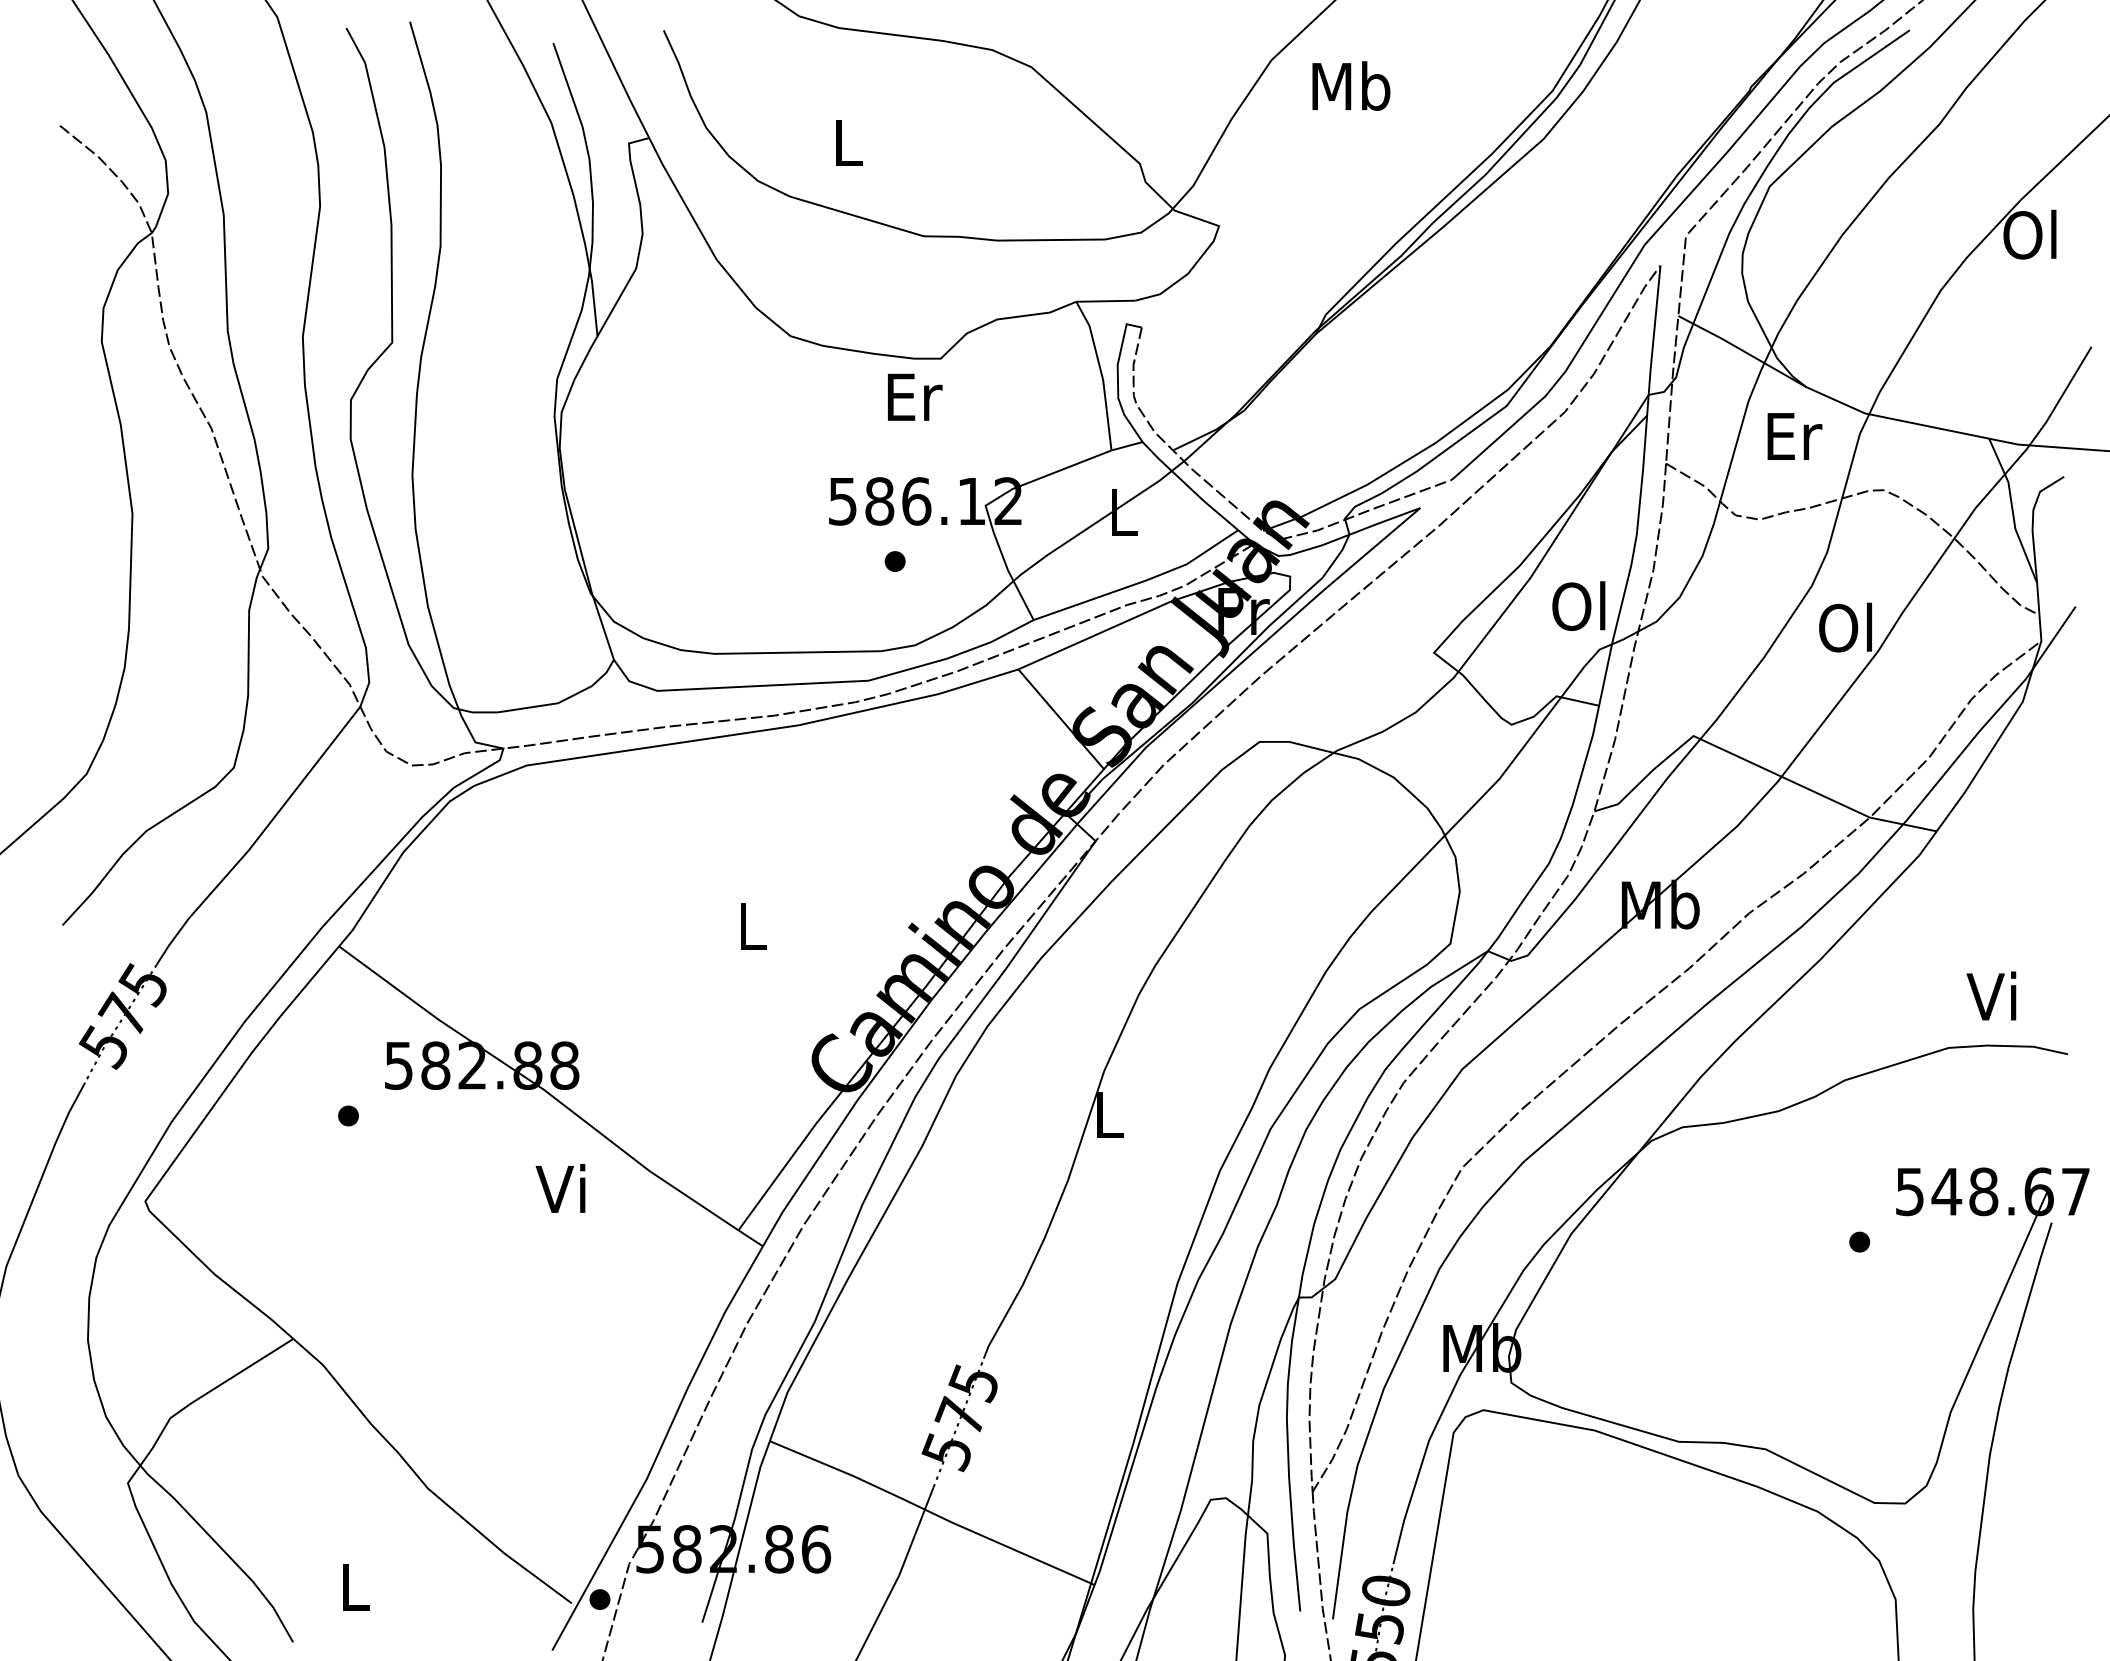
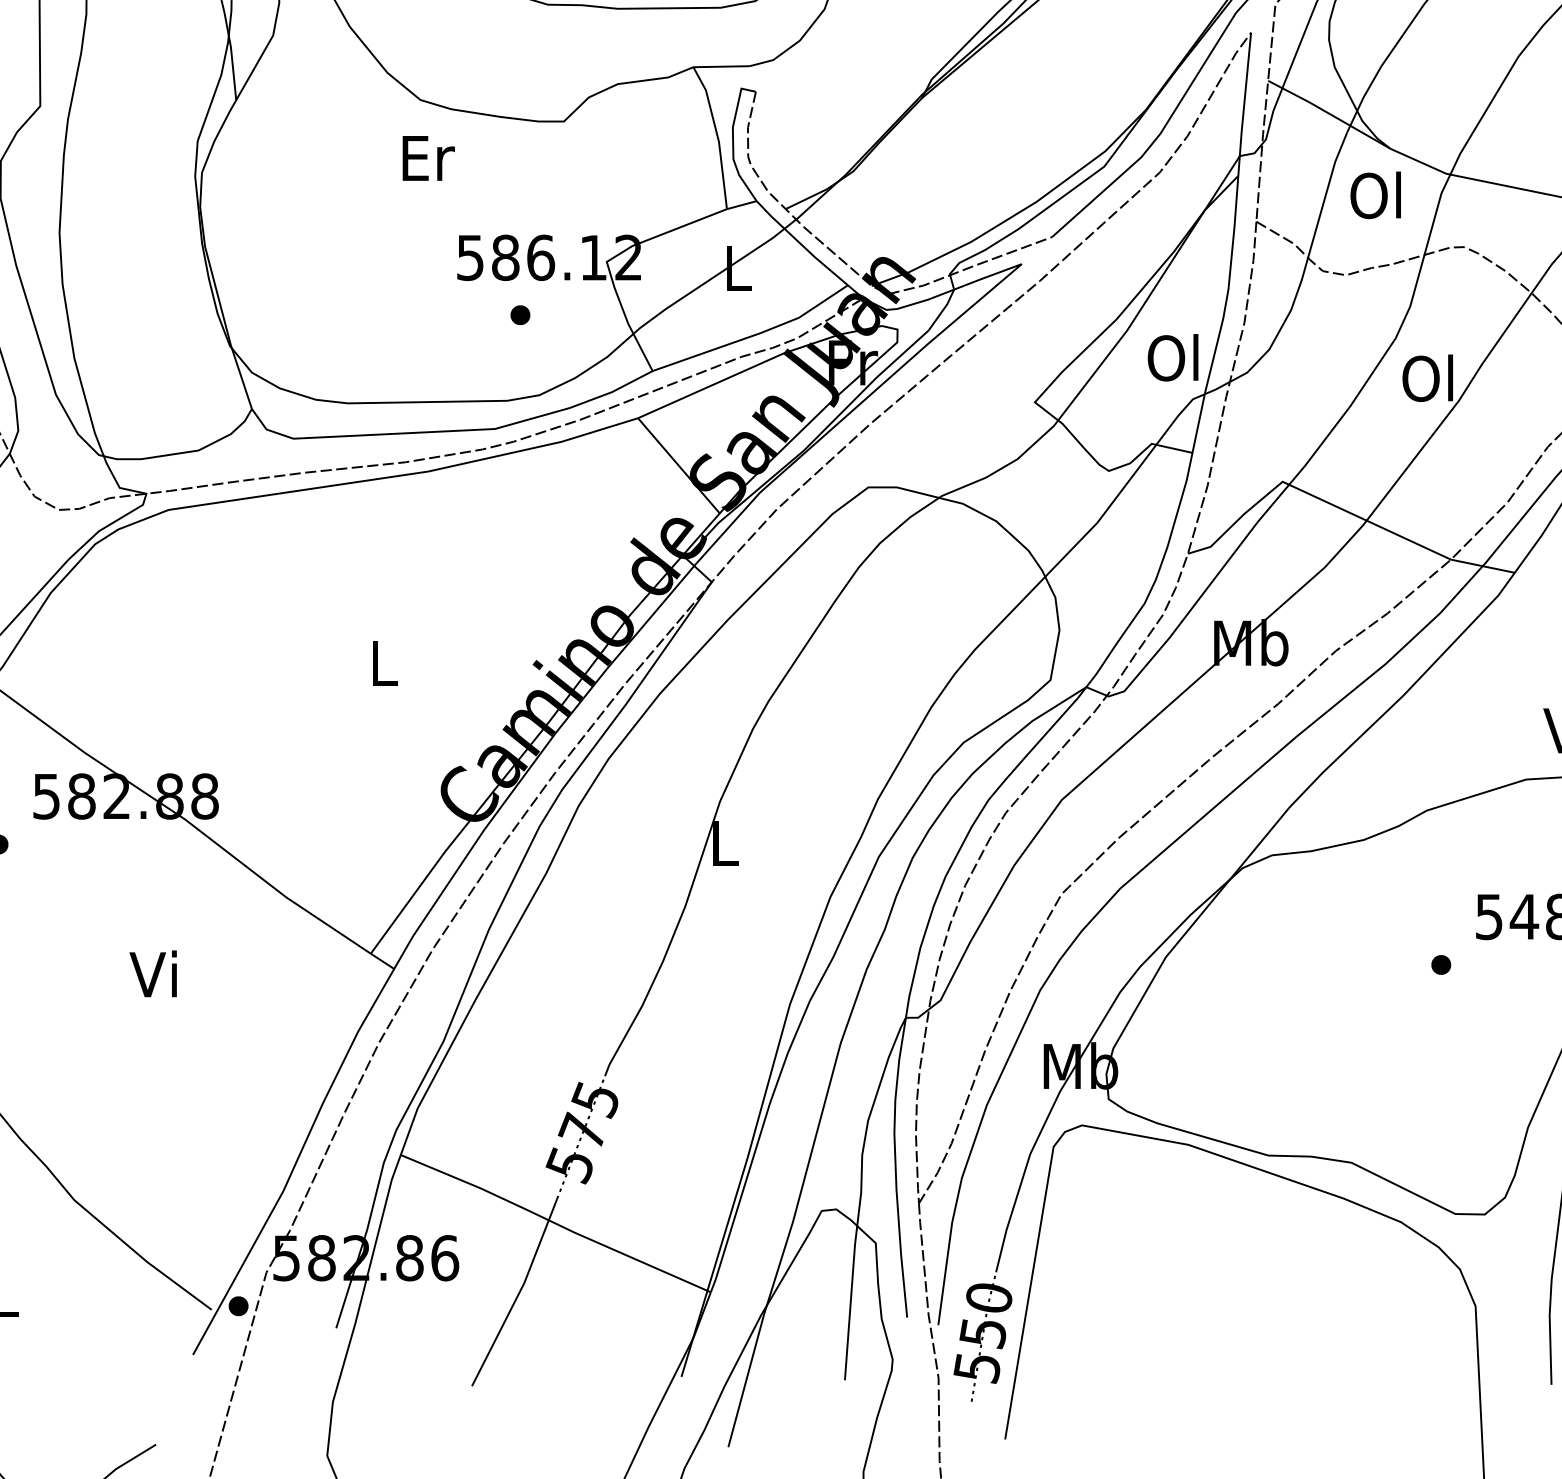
text: (915, 396) -> (429, 157), moved
text: (1793, 435) -> (1378, 194), Er -> Ol
text: (560, 1188) -> (153, 973), moved

